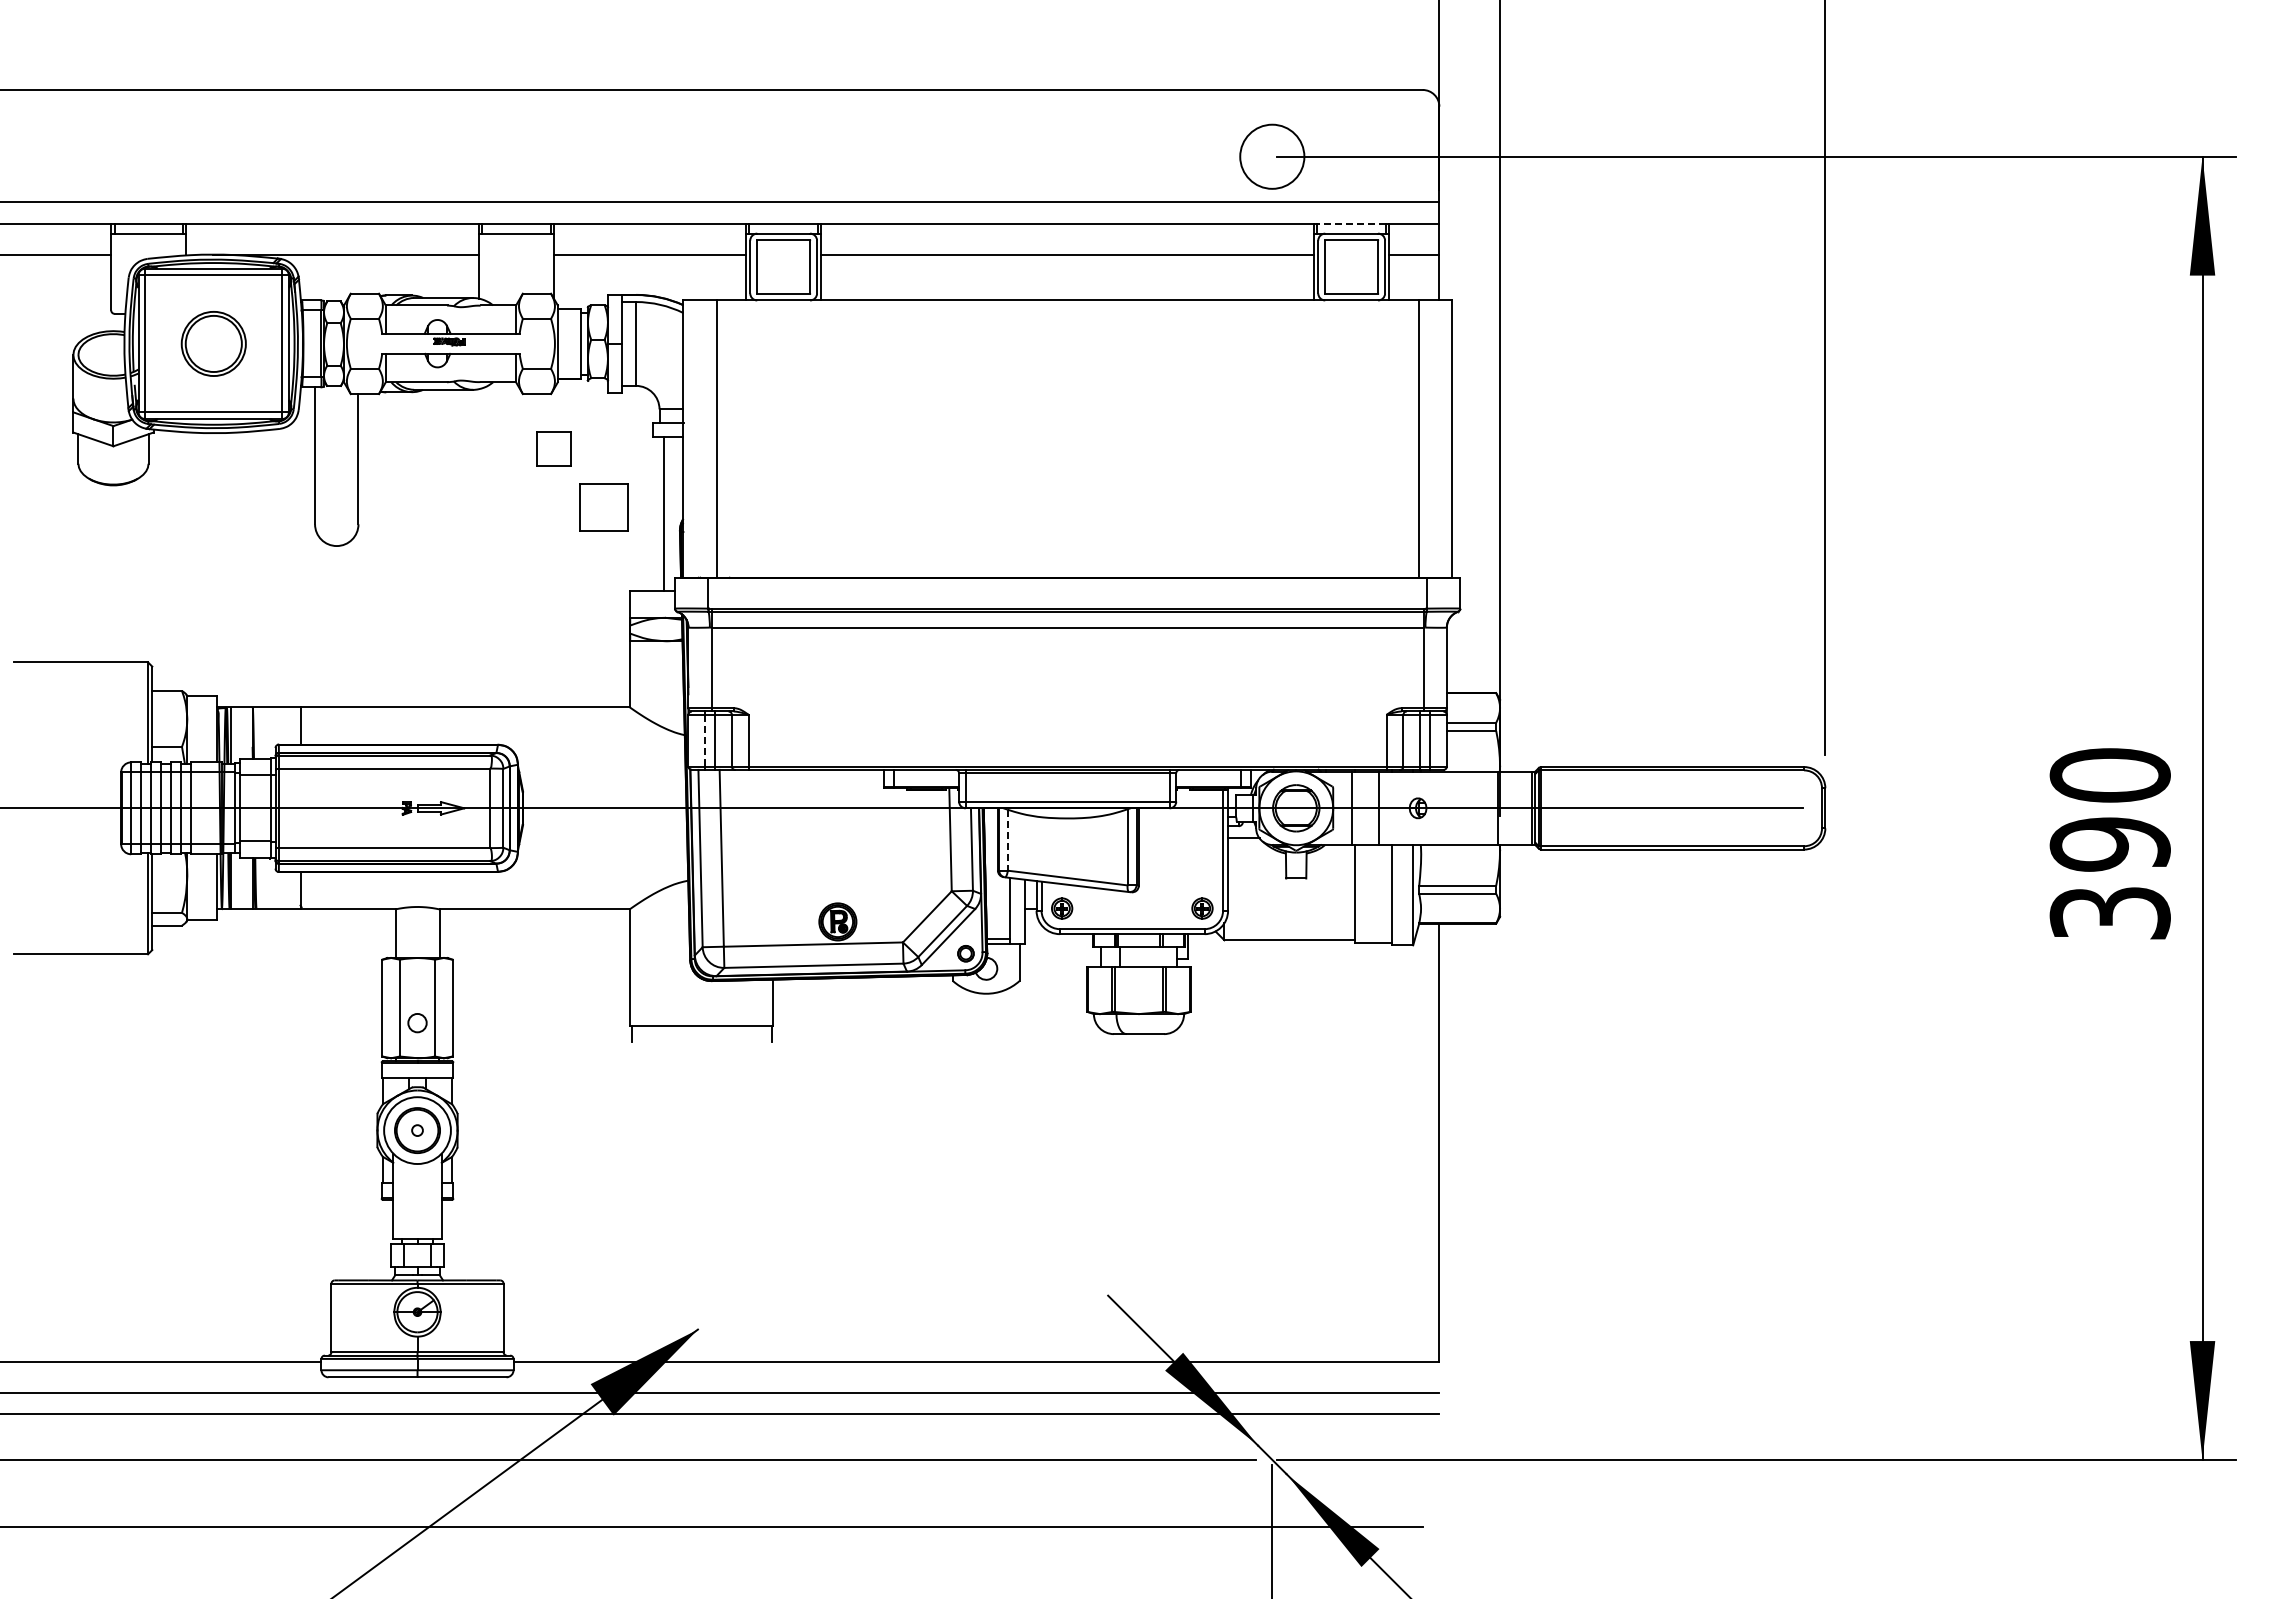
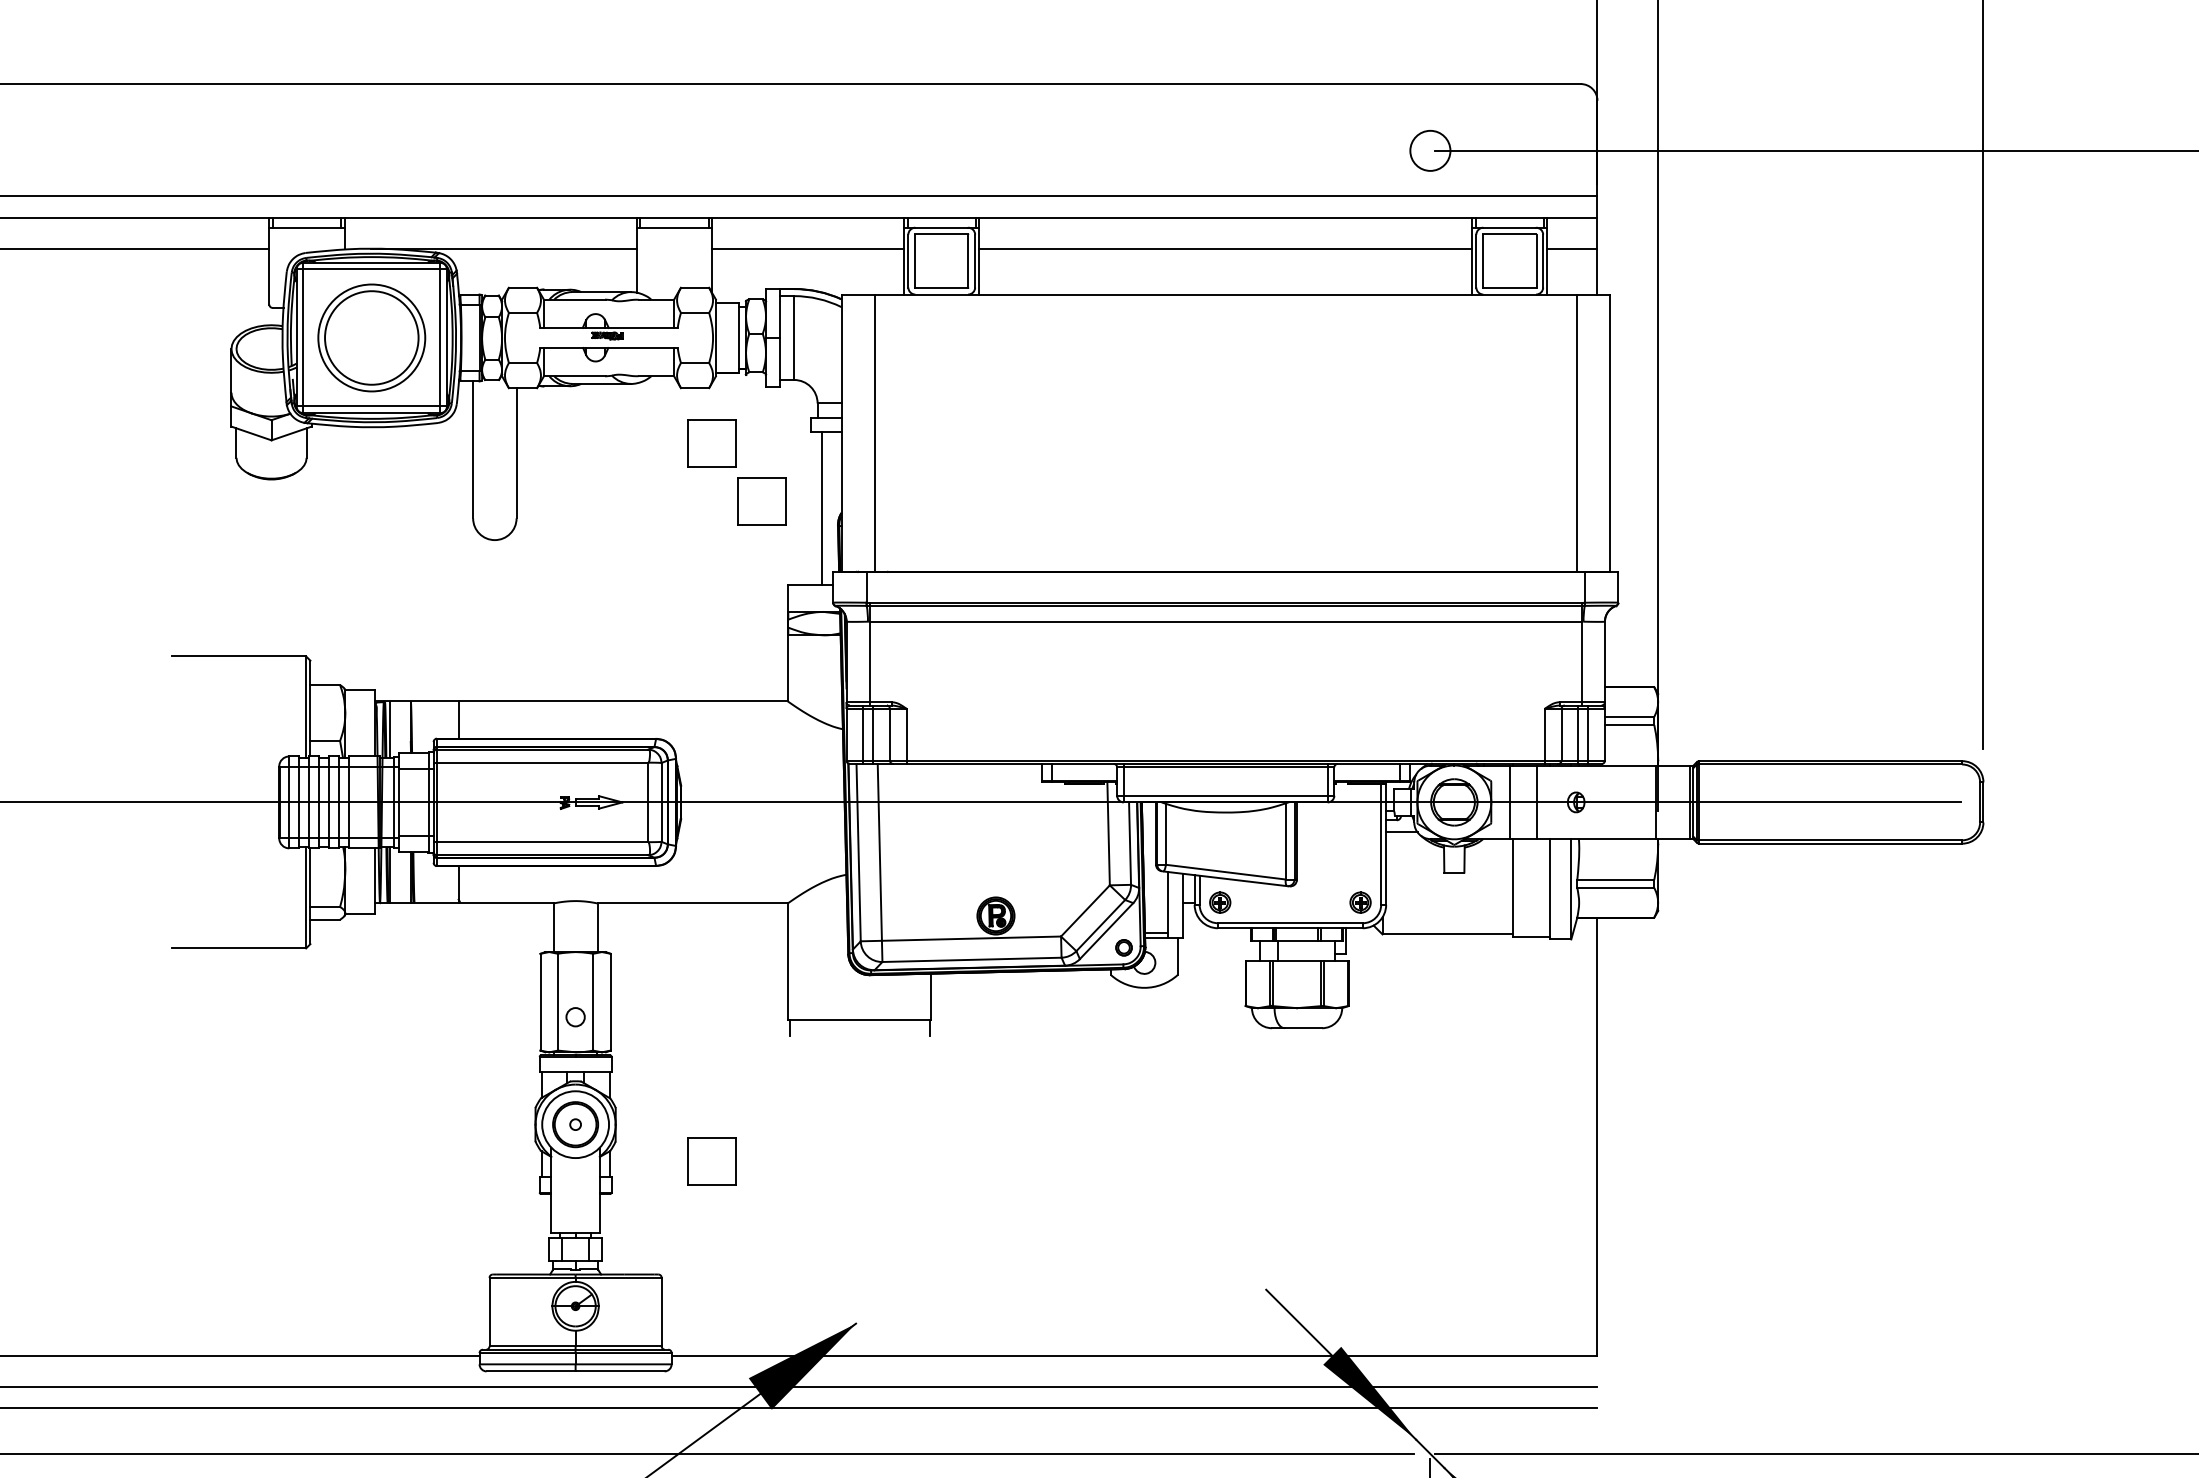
circle: (1272, 156) -> (1430, 150), size x0.62
line: (1351, 223) -> (1509, 217), dashed -> solid
part: (213, 343) -> (371, 337), size x1.67
part: (553, 448) -> (711, 442), size x1.43
line: (705, 740) -> (863, 734), dashed -> solid
line: (1007, 840) -> (1165, 834), dashed -> solid
part: (553, 1167) -> (711, 1161), added

